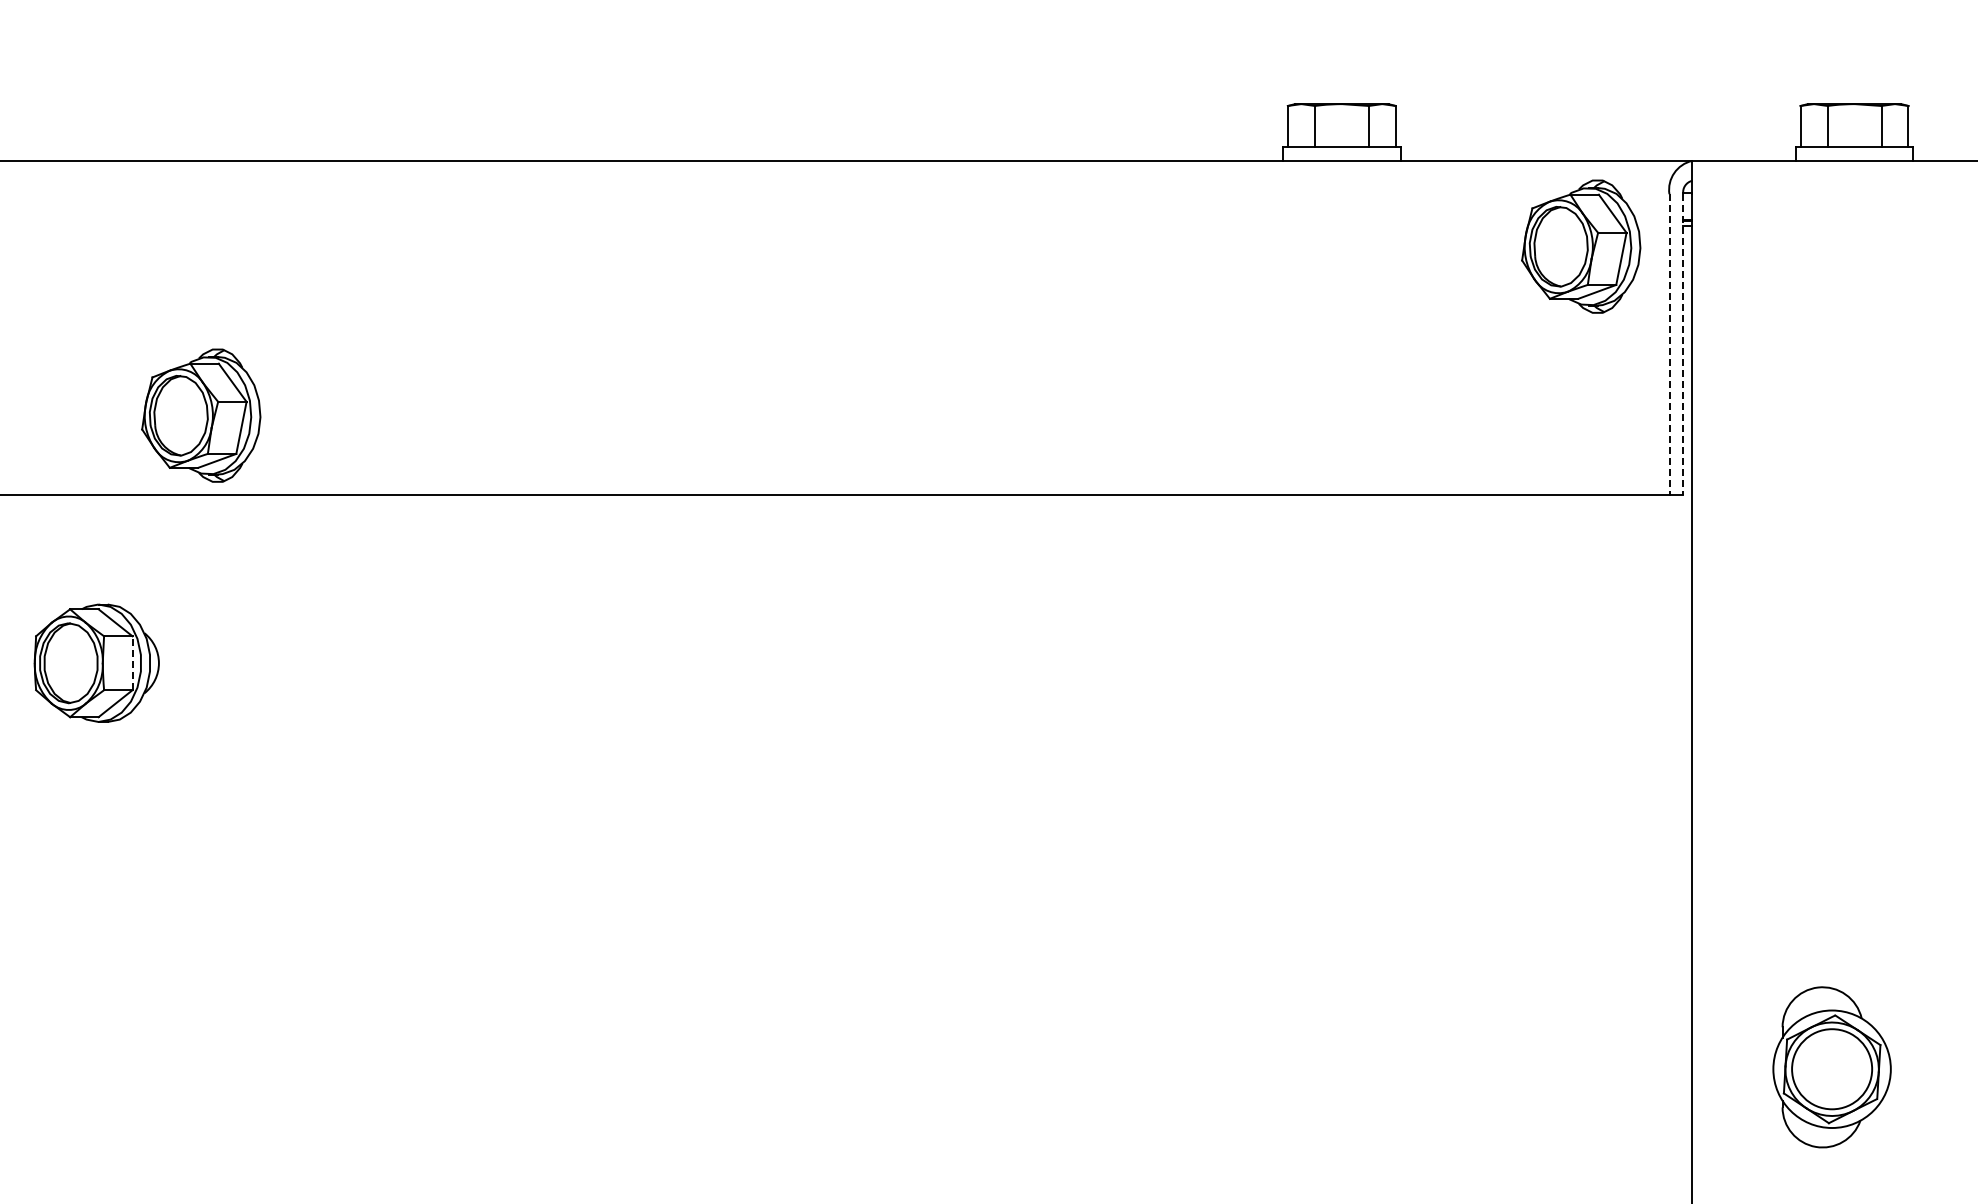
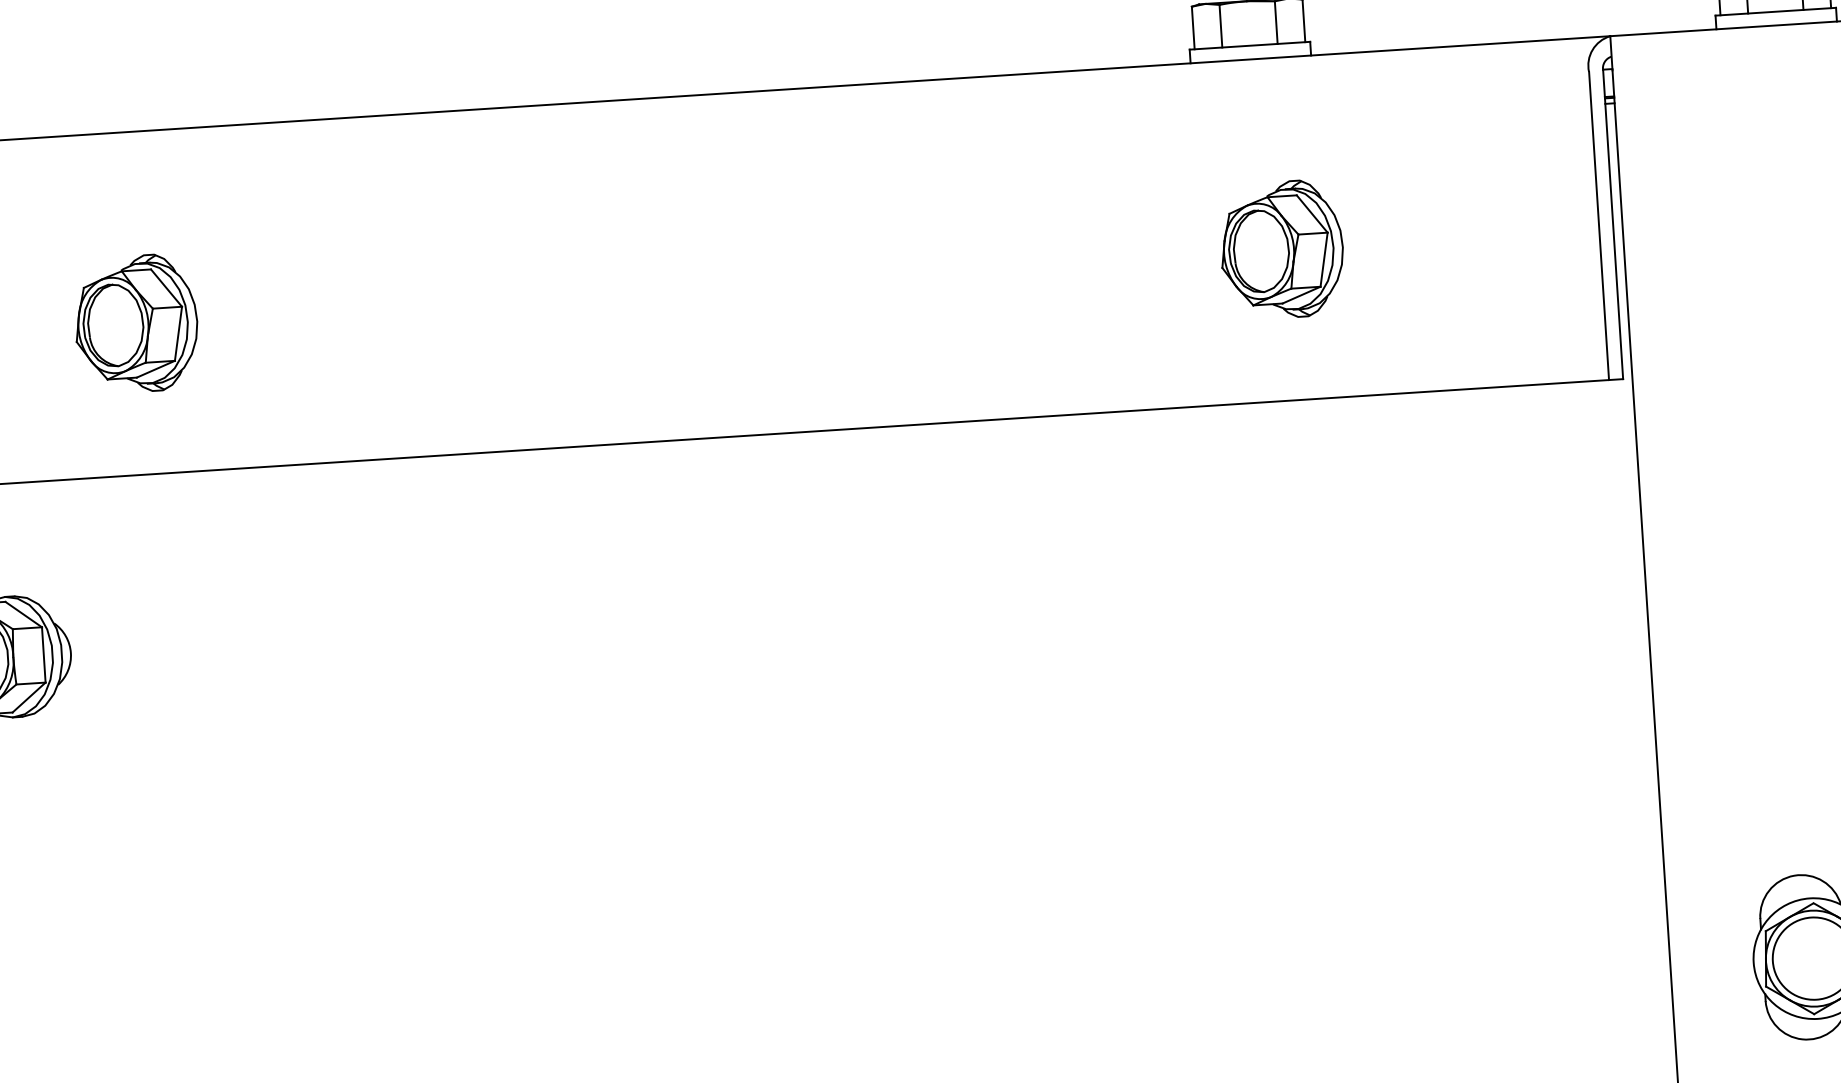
part: (1581, 246) -> (1282, 249), moved
line: (1669, 344) -> (1599, 226), dashed -> solid
line: (1683, 344) -> (1613, 225), dashed -> solid
part: (201, 415) -> (136, 323), moved
line: (132, 663) -> (43, 655), dashed -> solid

